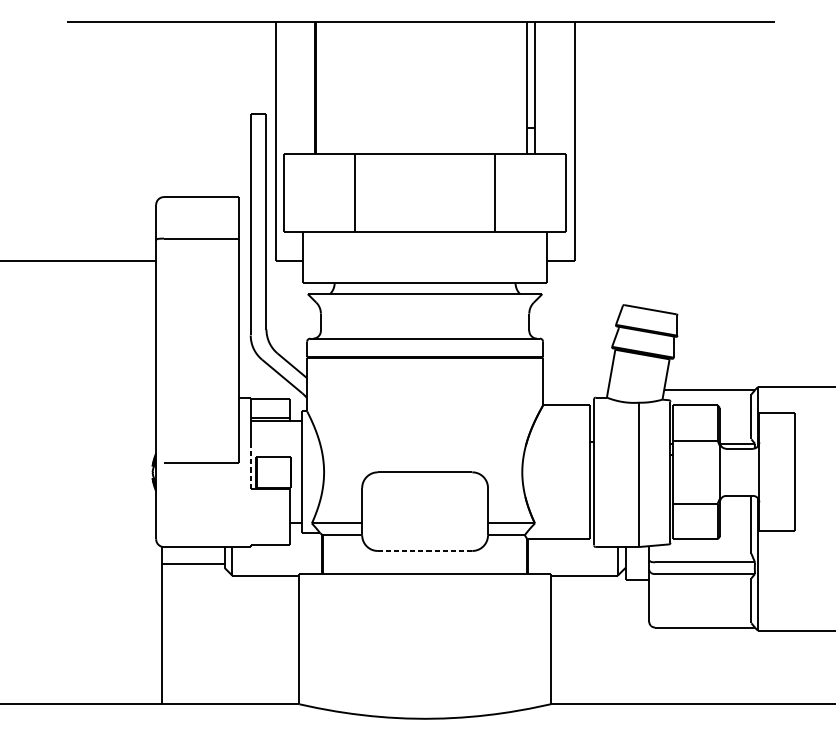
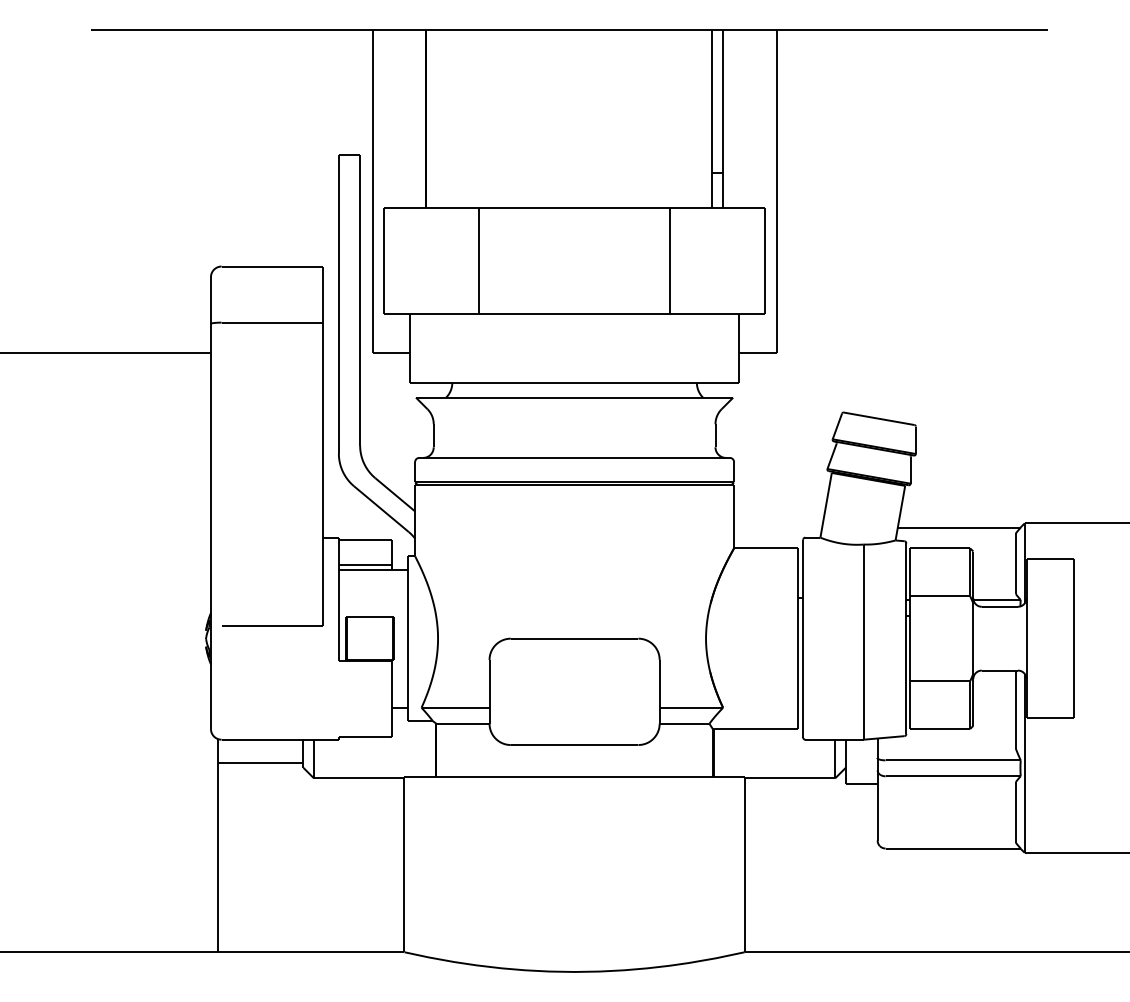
line: (250, 467) -> (338, 631), dashed -> solid
line: (425, 551) -> (574, 745), dashed -> solid

